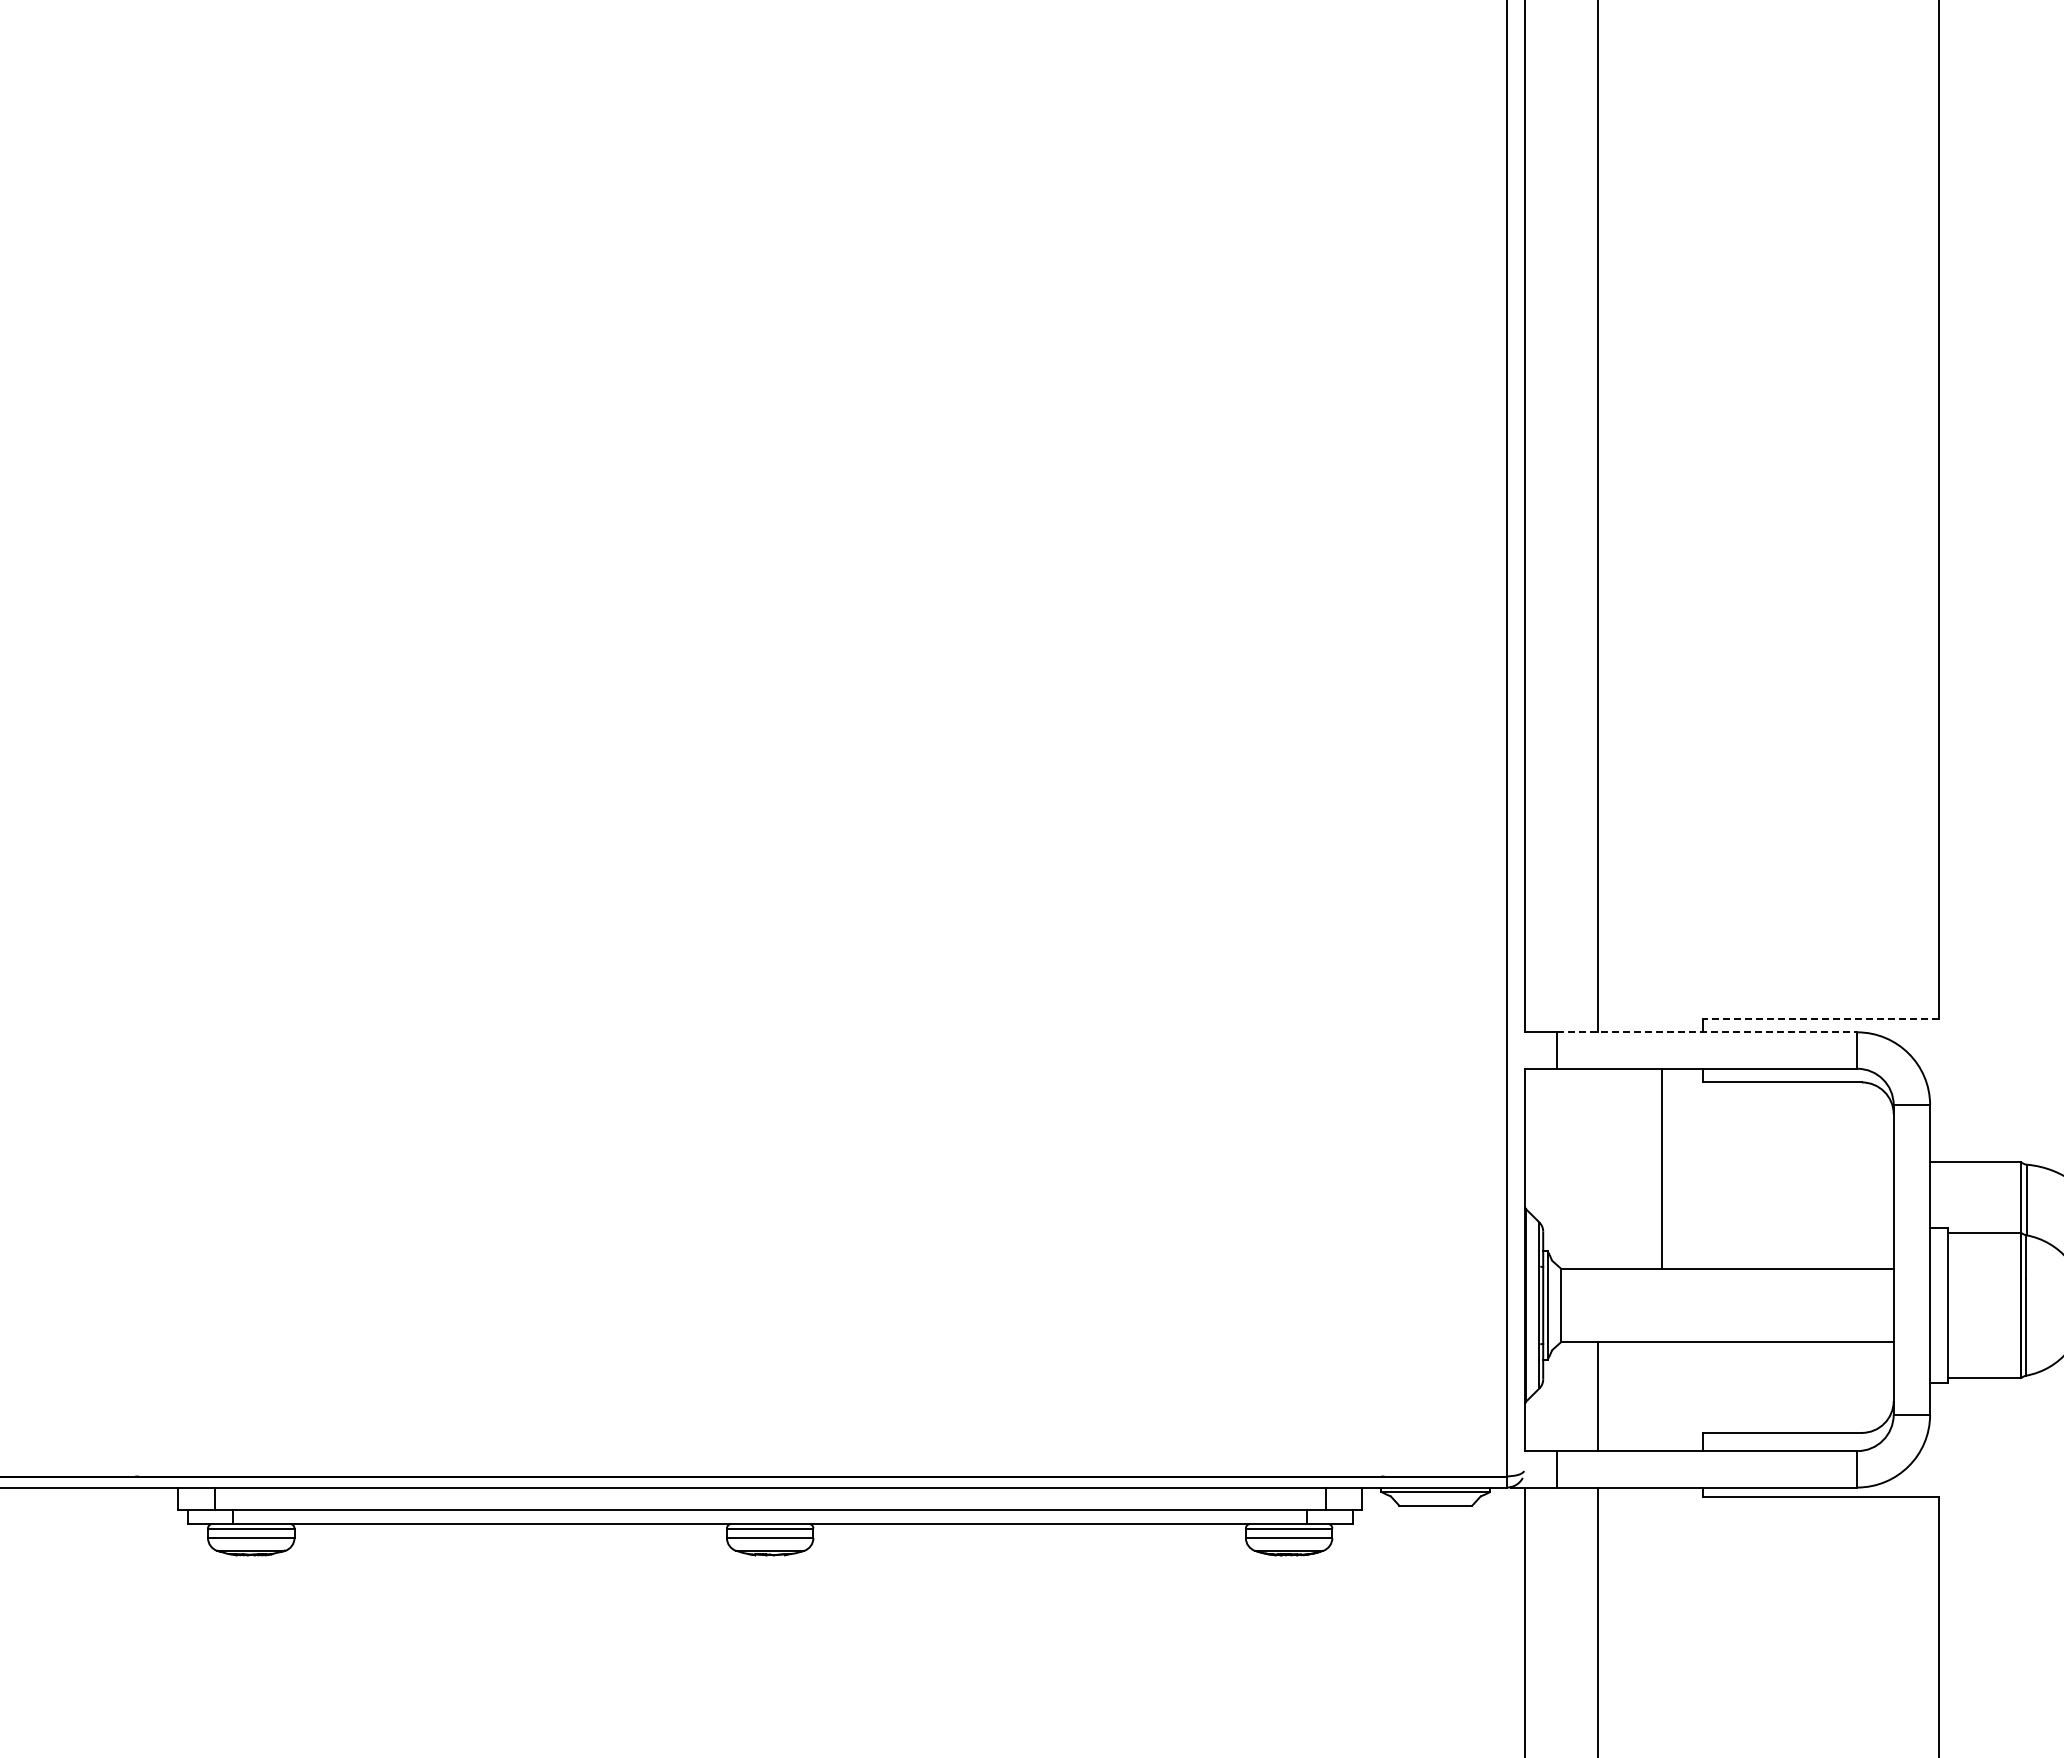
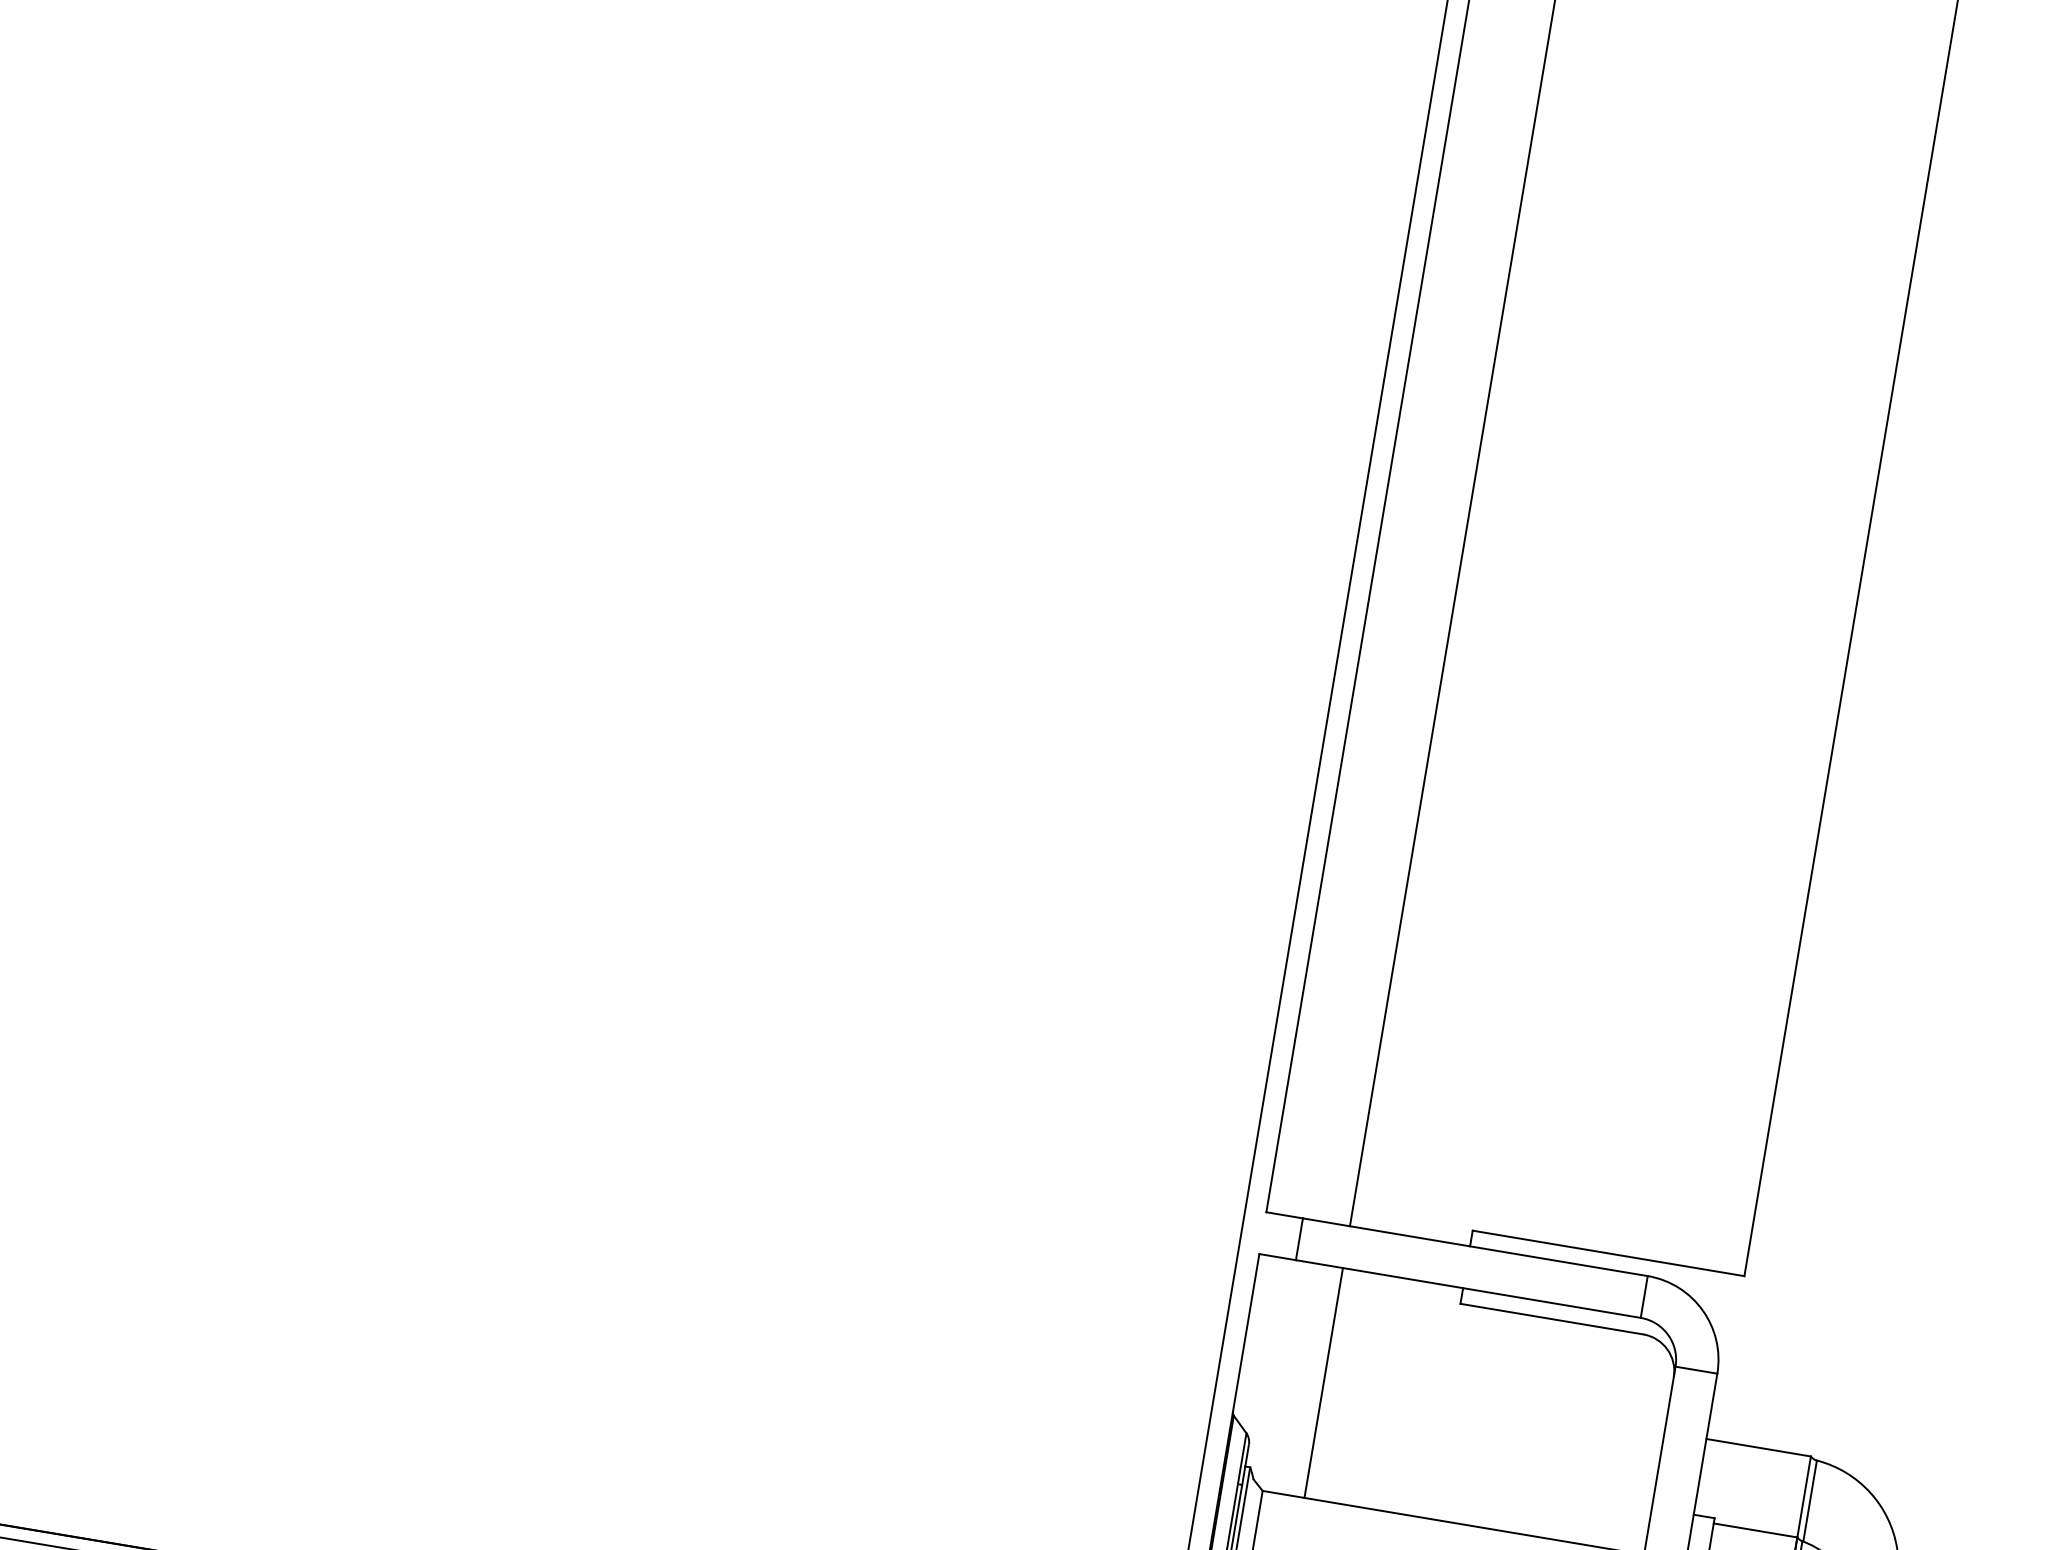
line: (1820, 1018) -> (1608, 1253), dashed -> solid
line: (1707, 1032) -> (1475, 1247), dashed -> solid
line: (1661, 1168) -> (1323, 1382), moved

